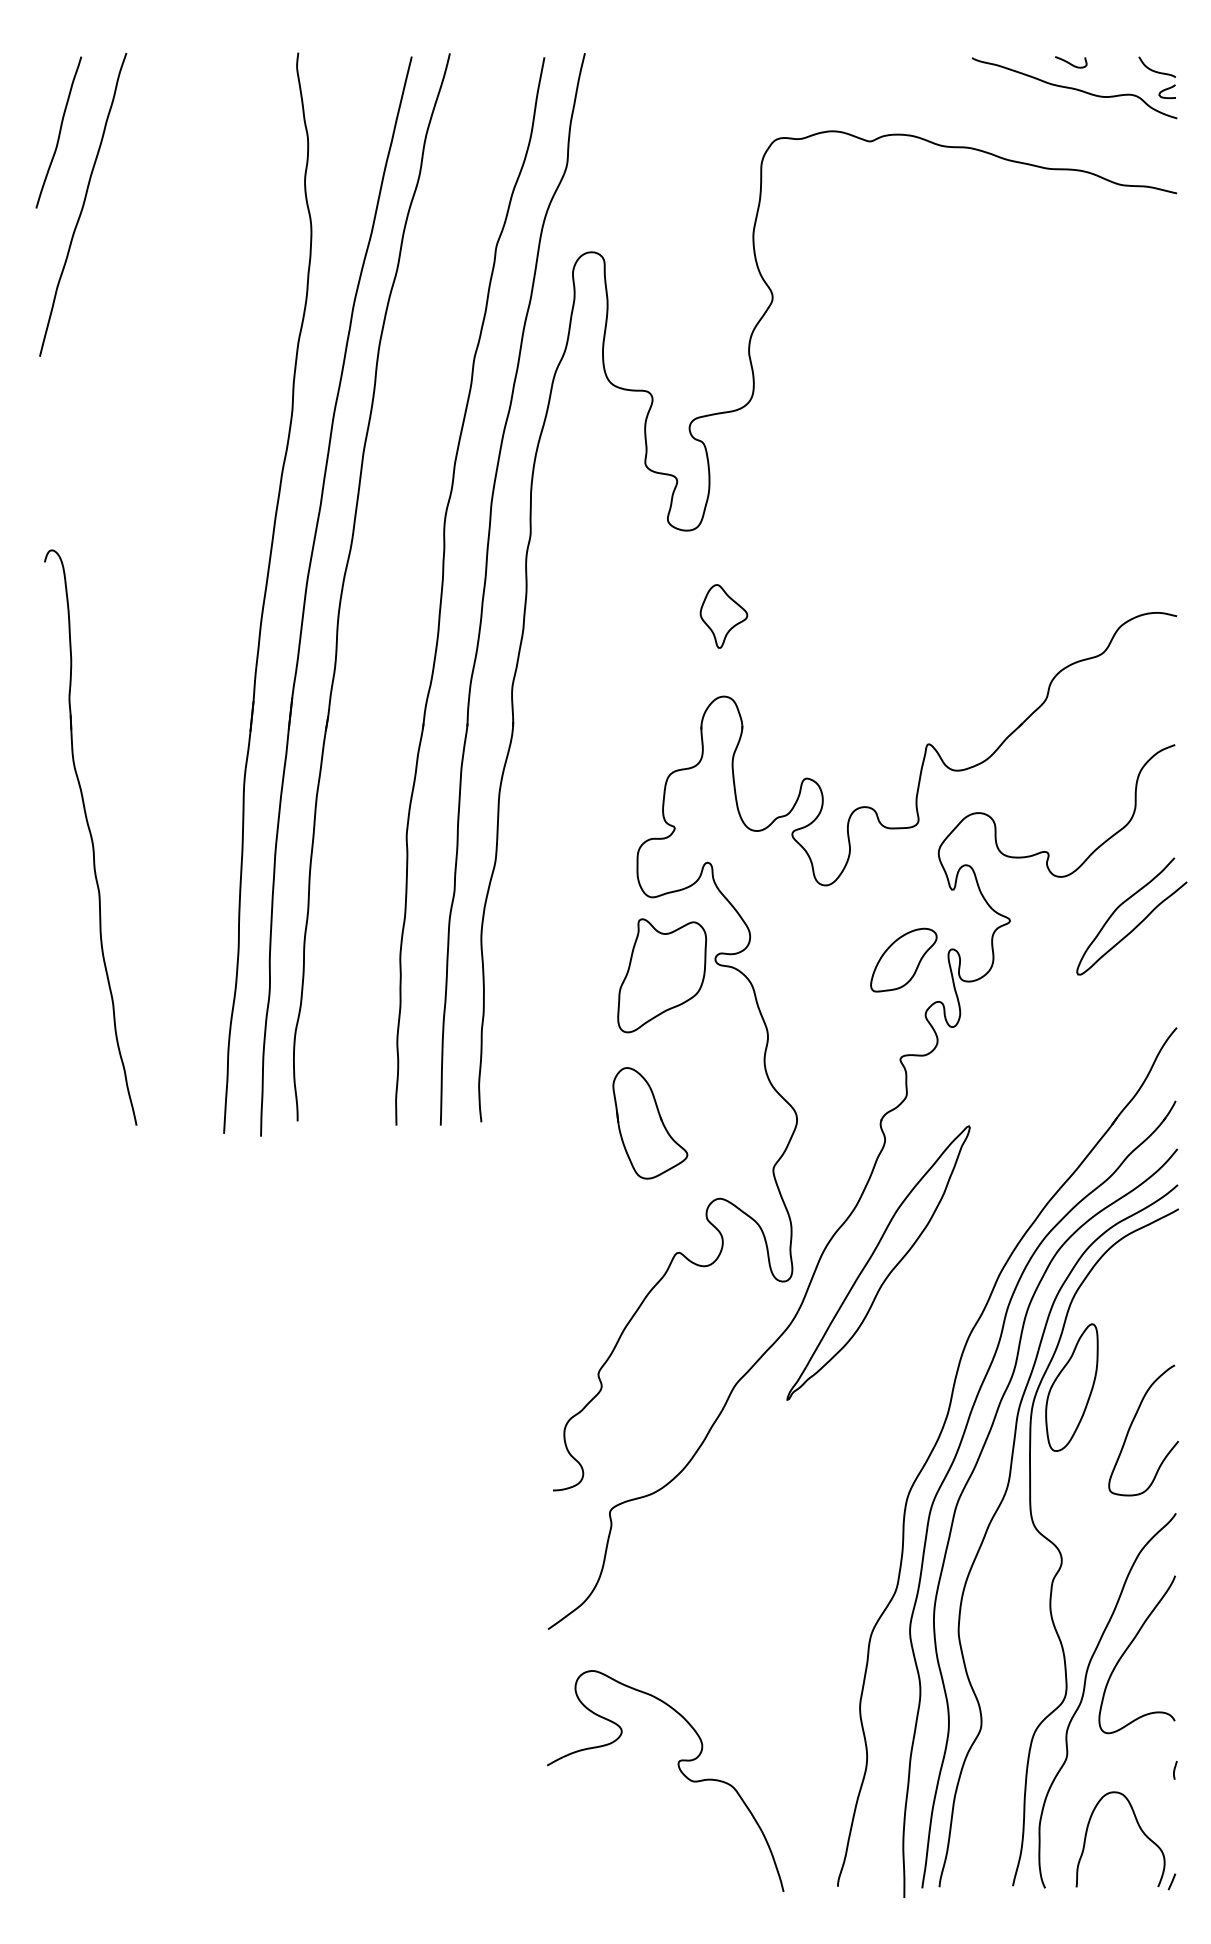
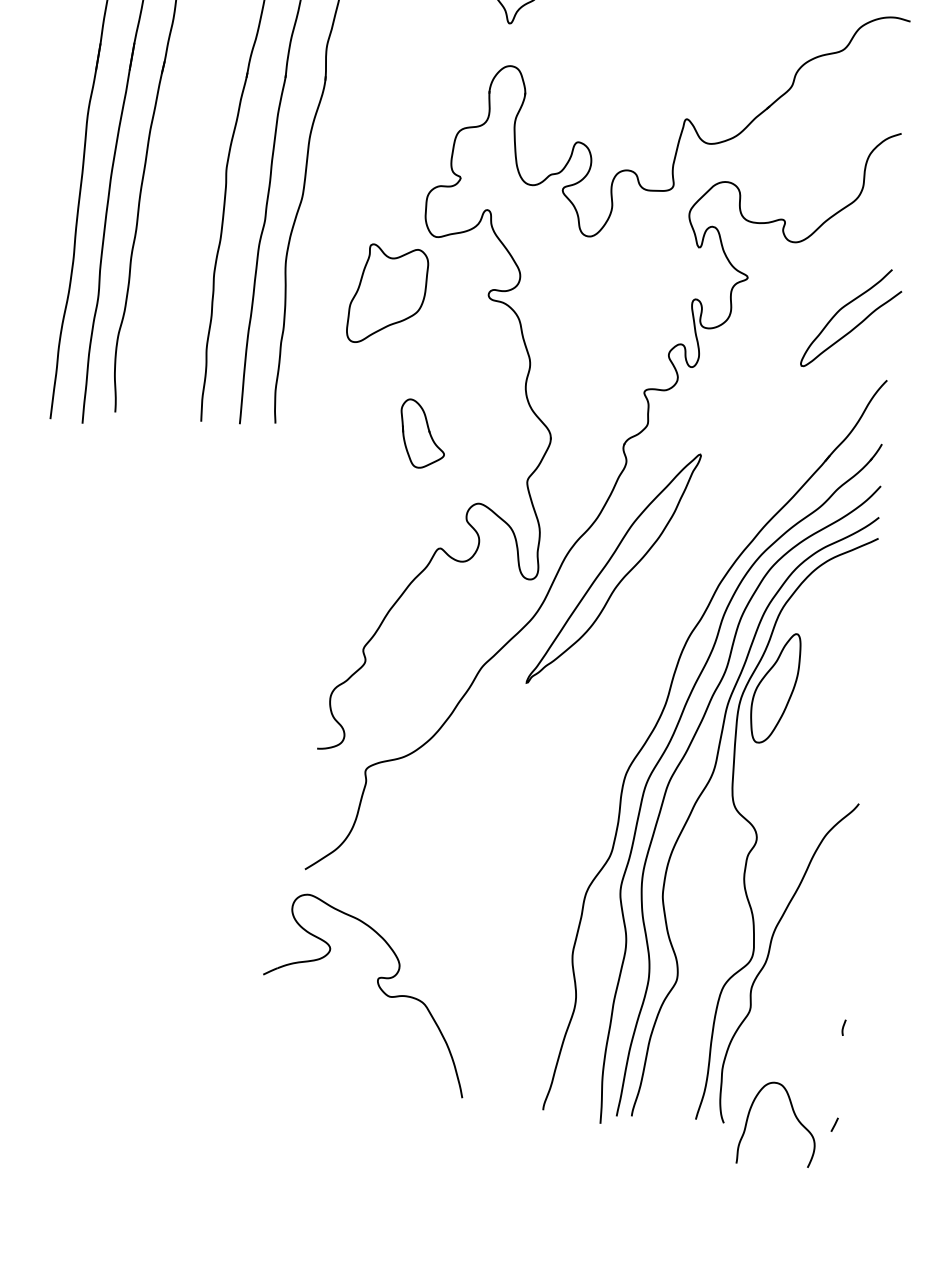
curve: (1138, 923) -> (857, 324), moved
part: (903, 959) -> (652, 305), removed
part: (662, 975) -> (388, 294), moved
part: (650, 1123) -> (422, 434), size x0.7
curve: (1132, 1424) -> (826, 723), removed
curve: (1129, 1647) -> (810, 918), removed
part: (680, 1772) -> (379, 988), moved
curve: (1140, 1830) -> (795, 1117), moved

